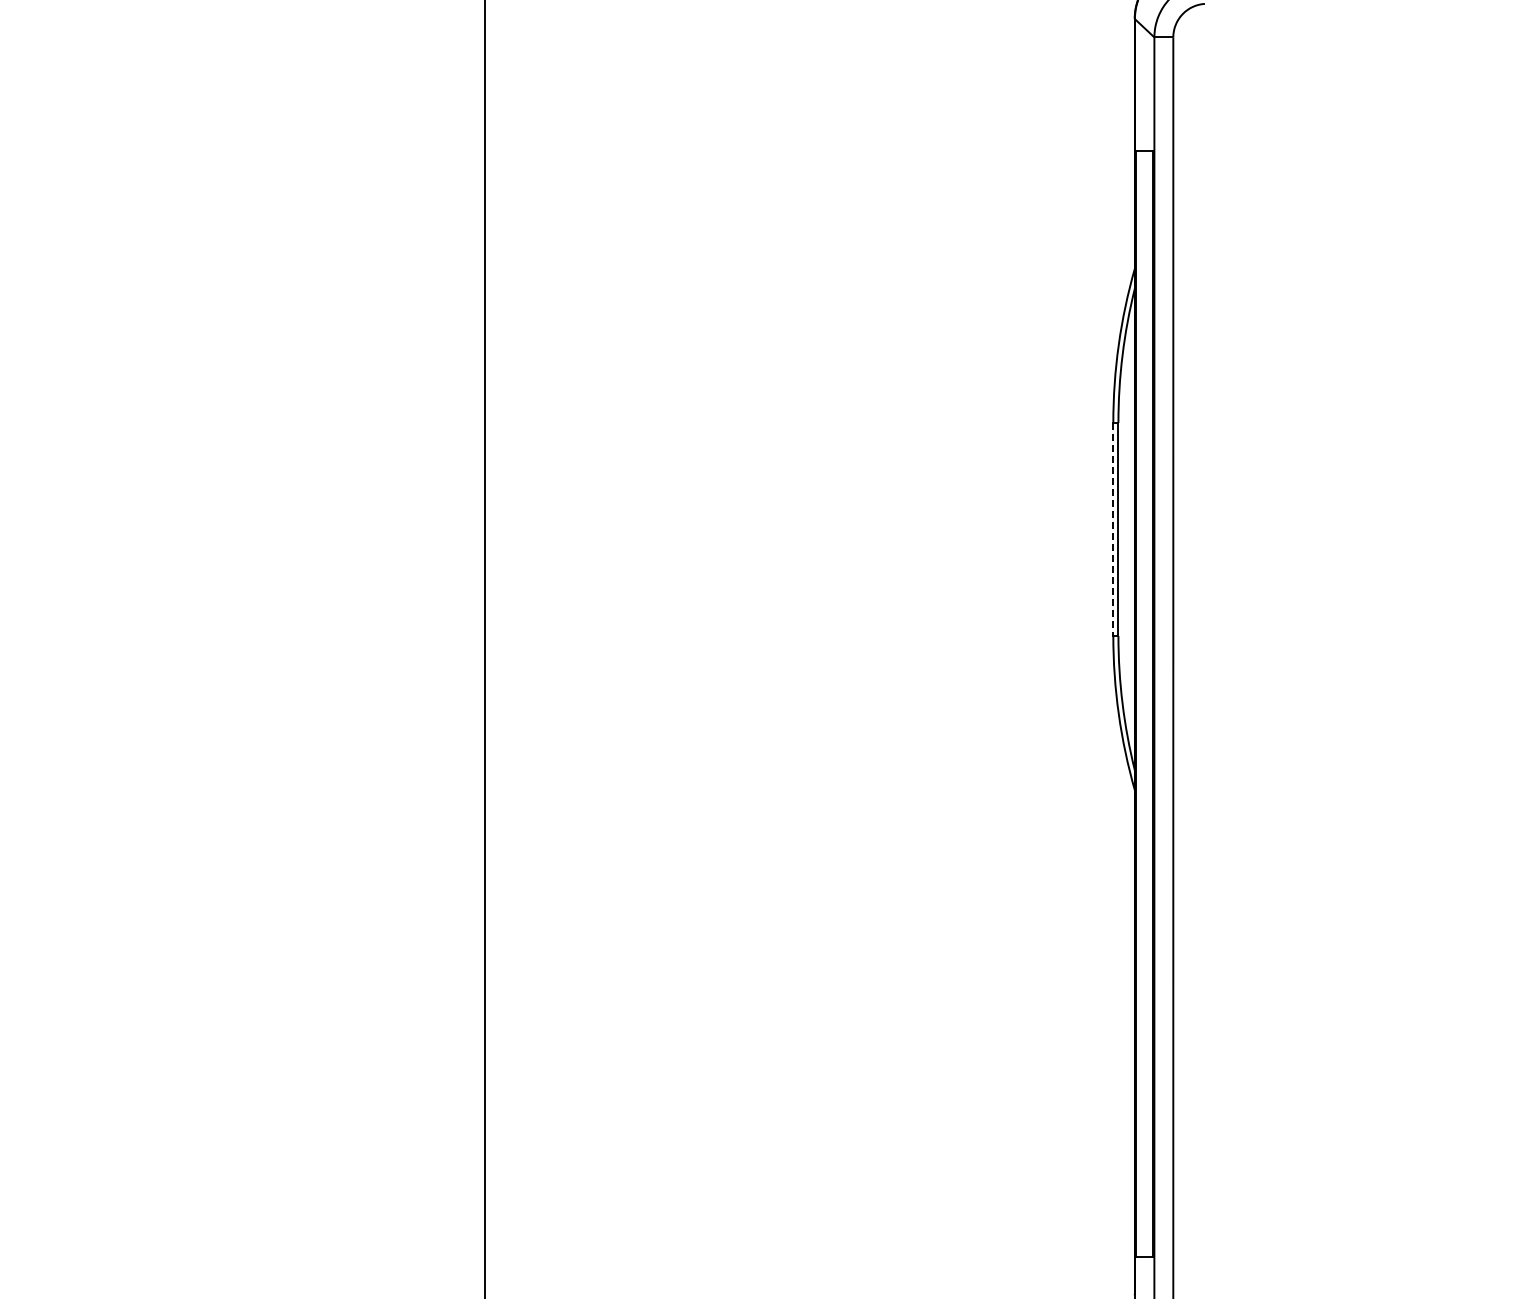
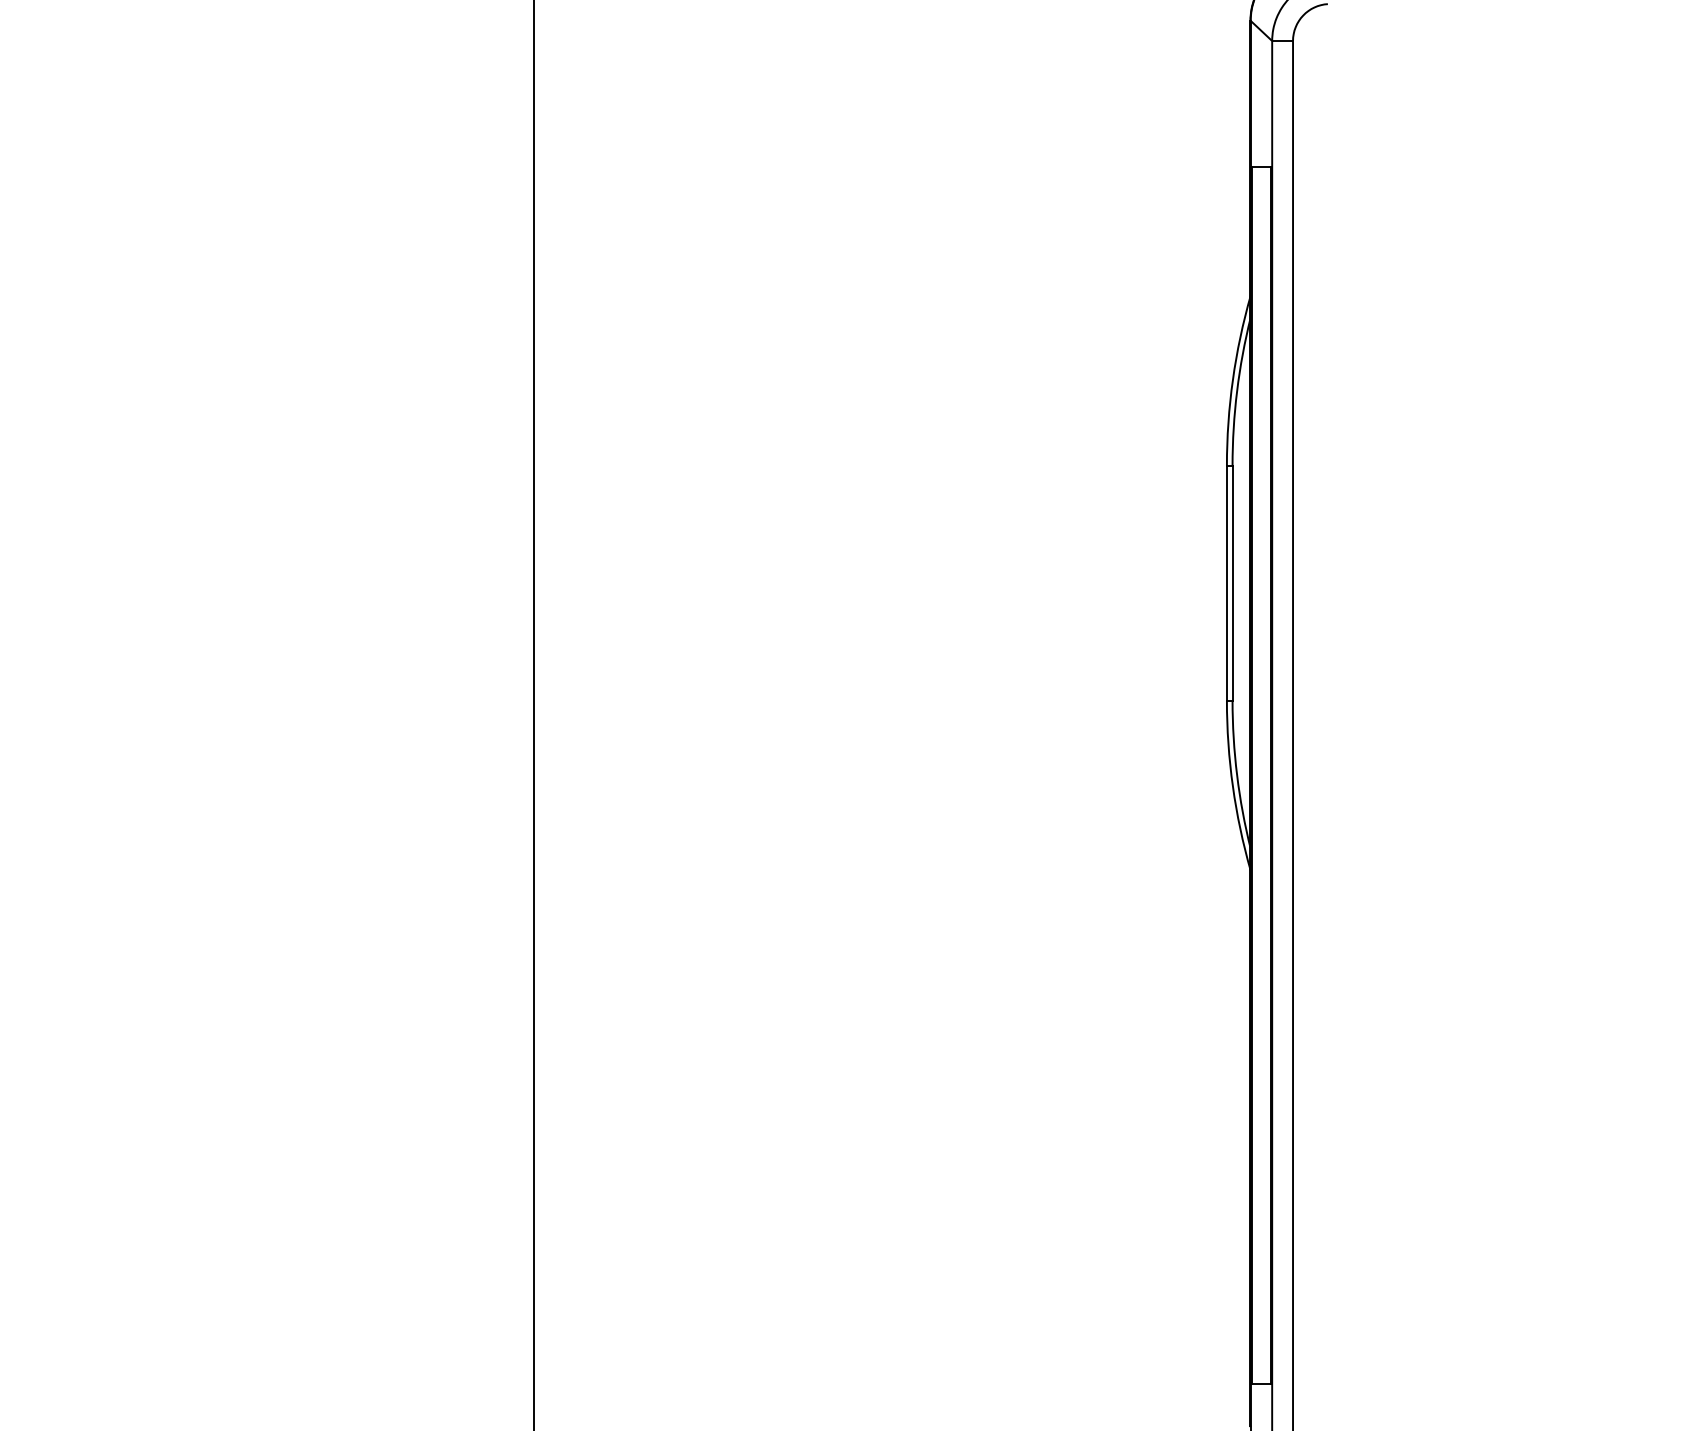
line: (1113, 529) -> (1227, 583), dashed -> solid

